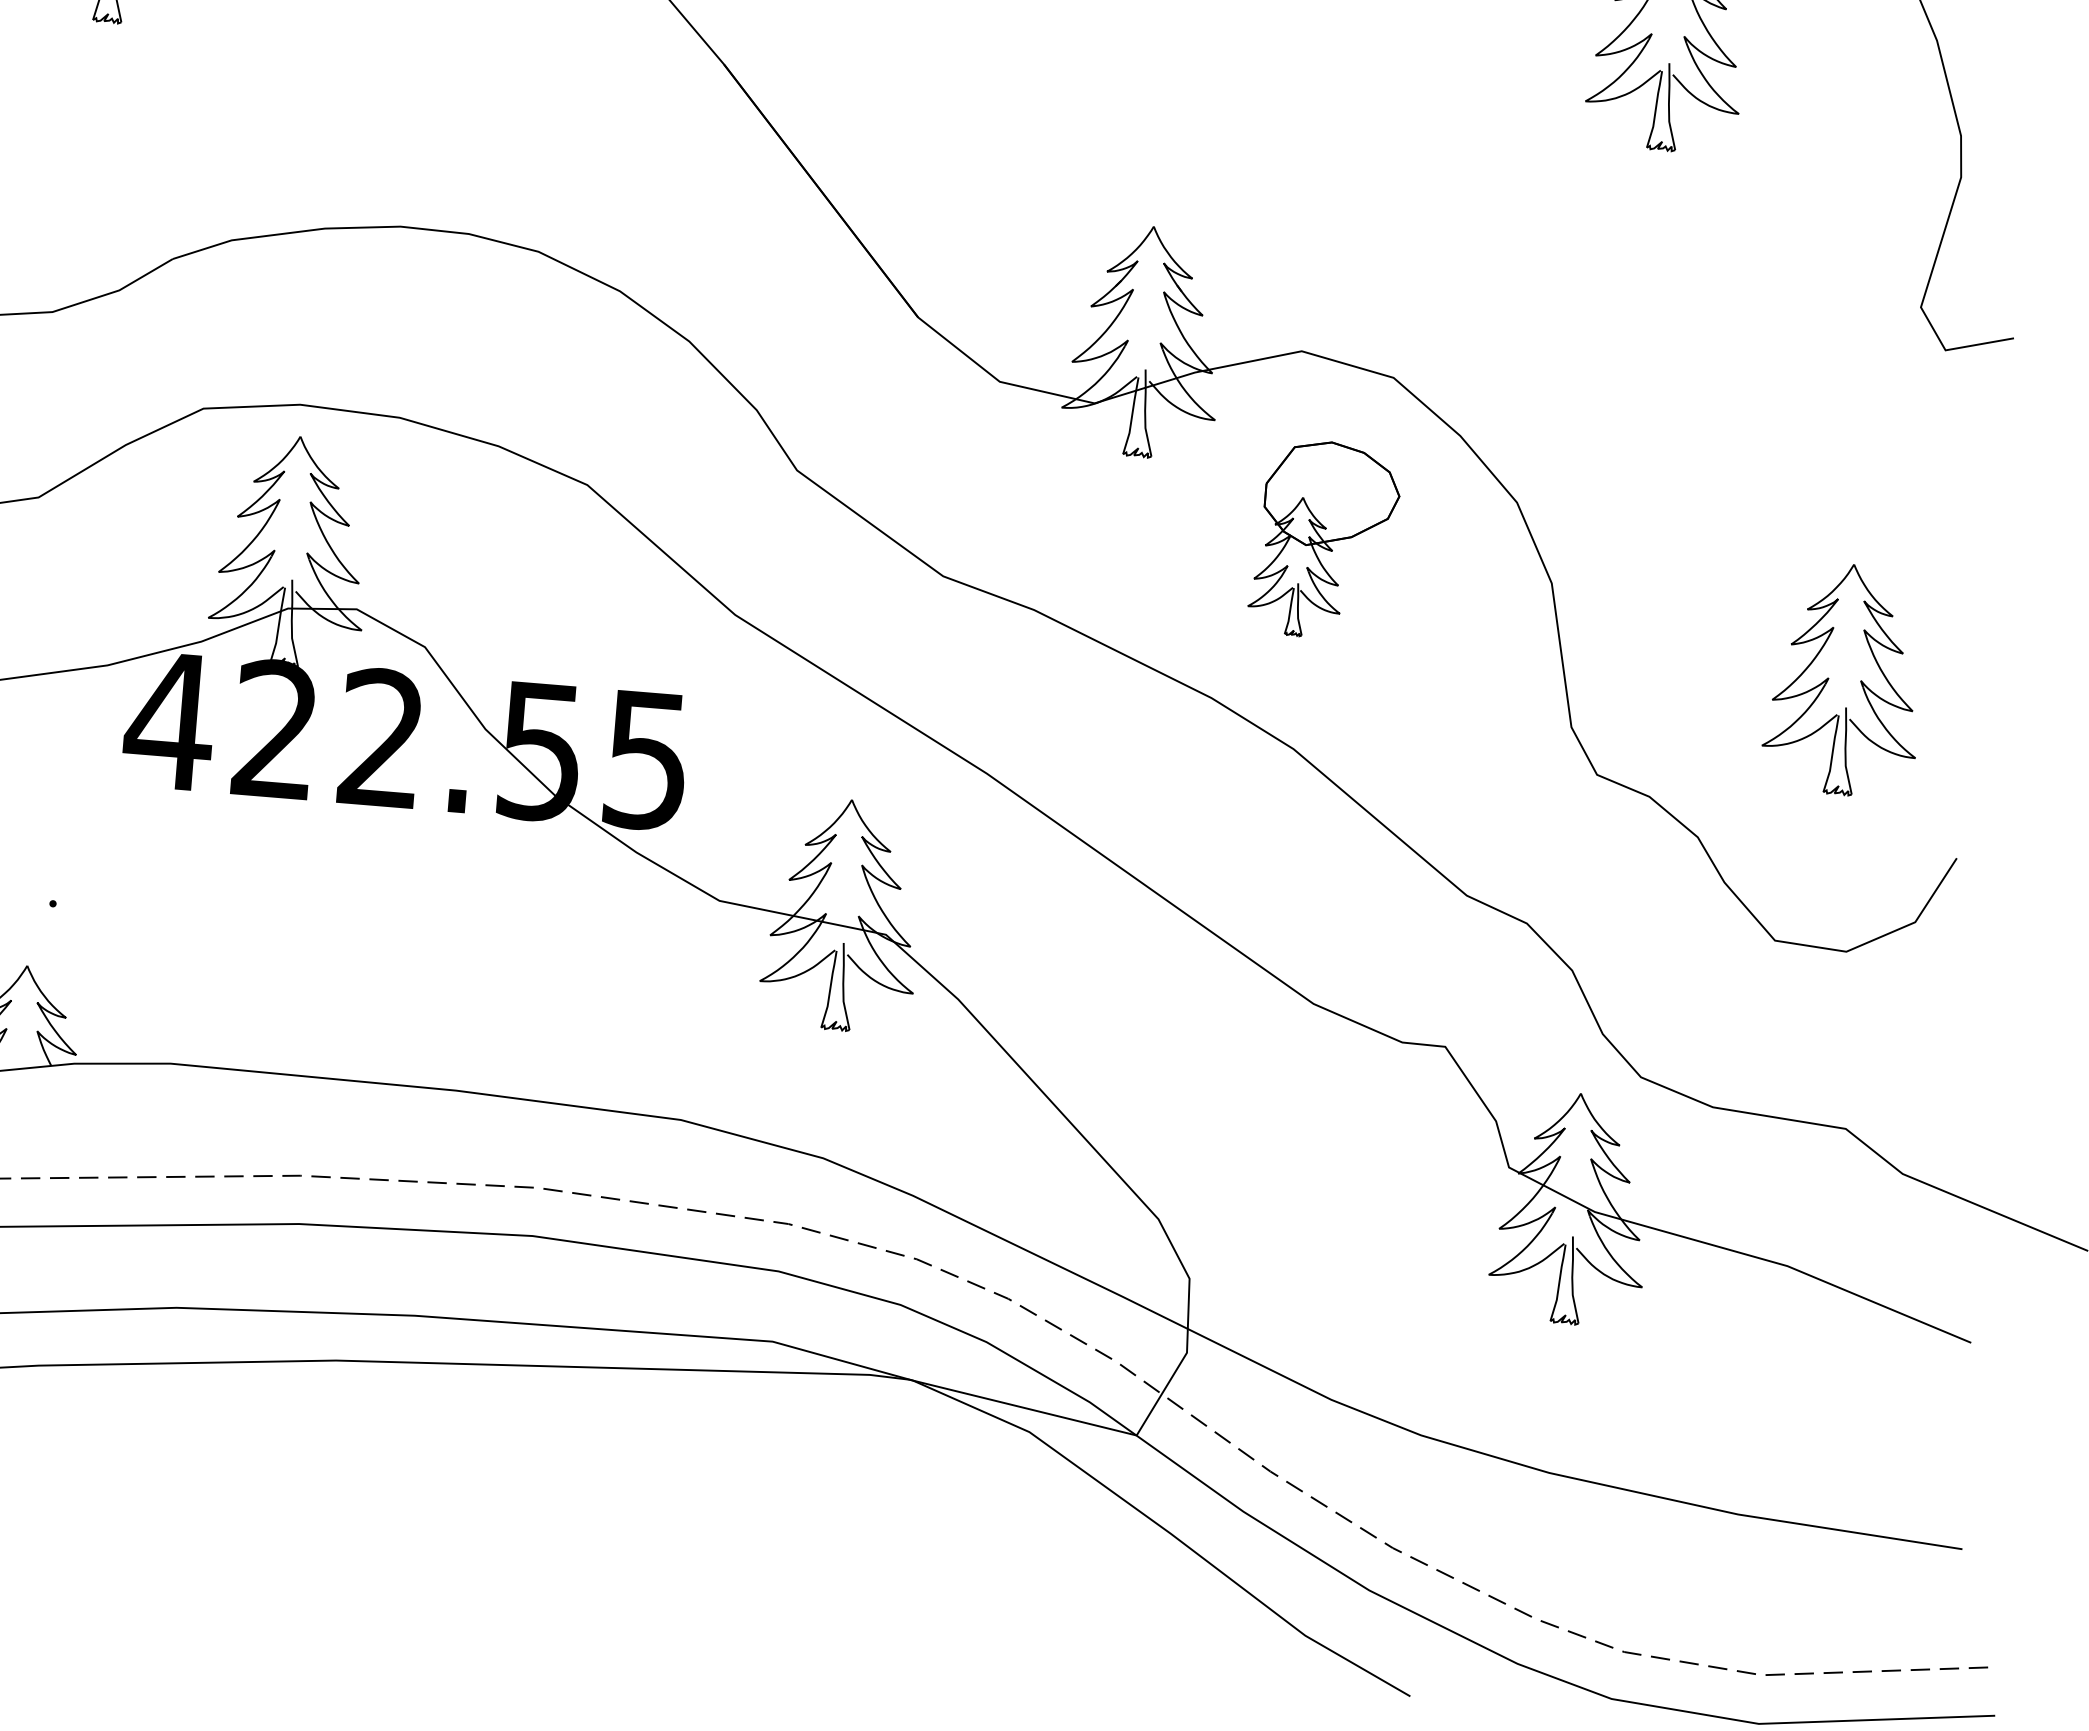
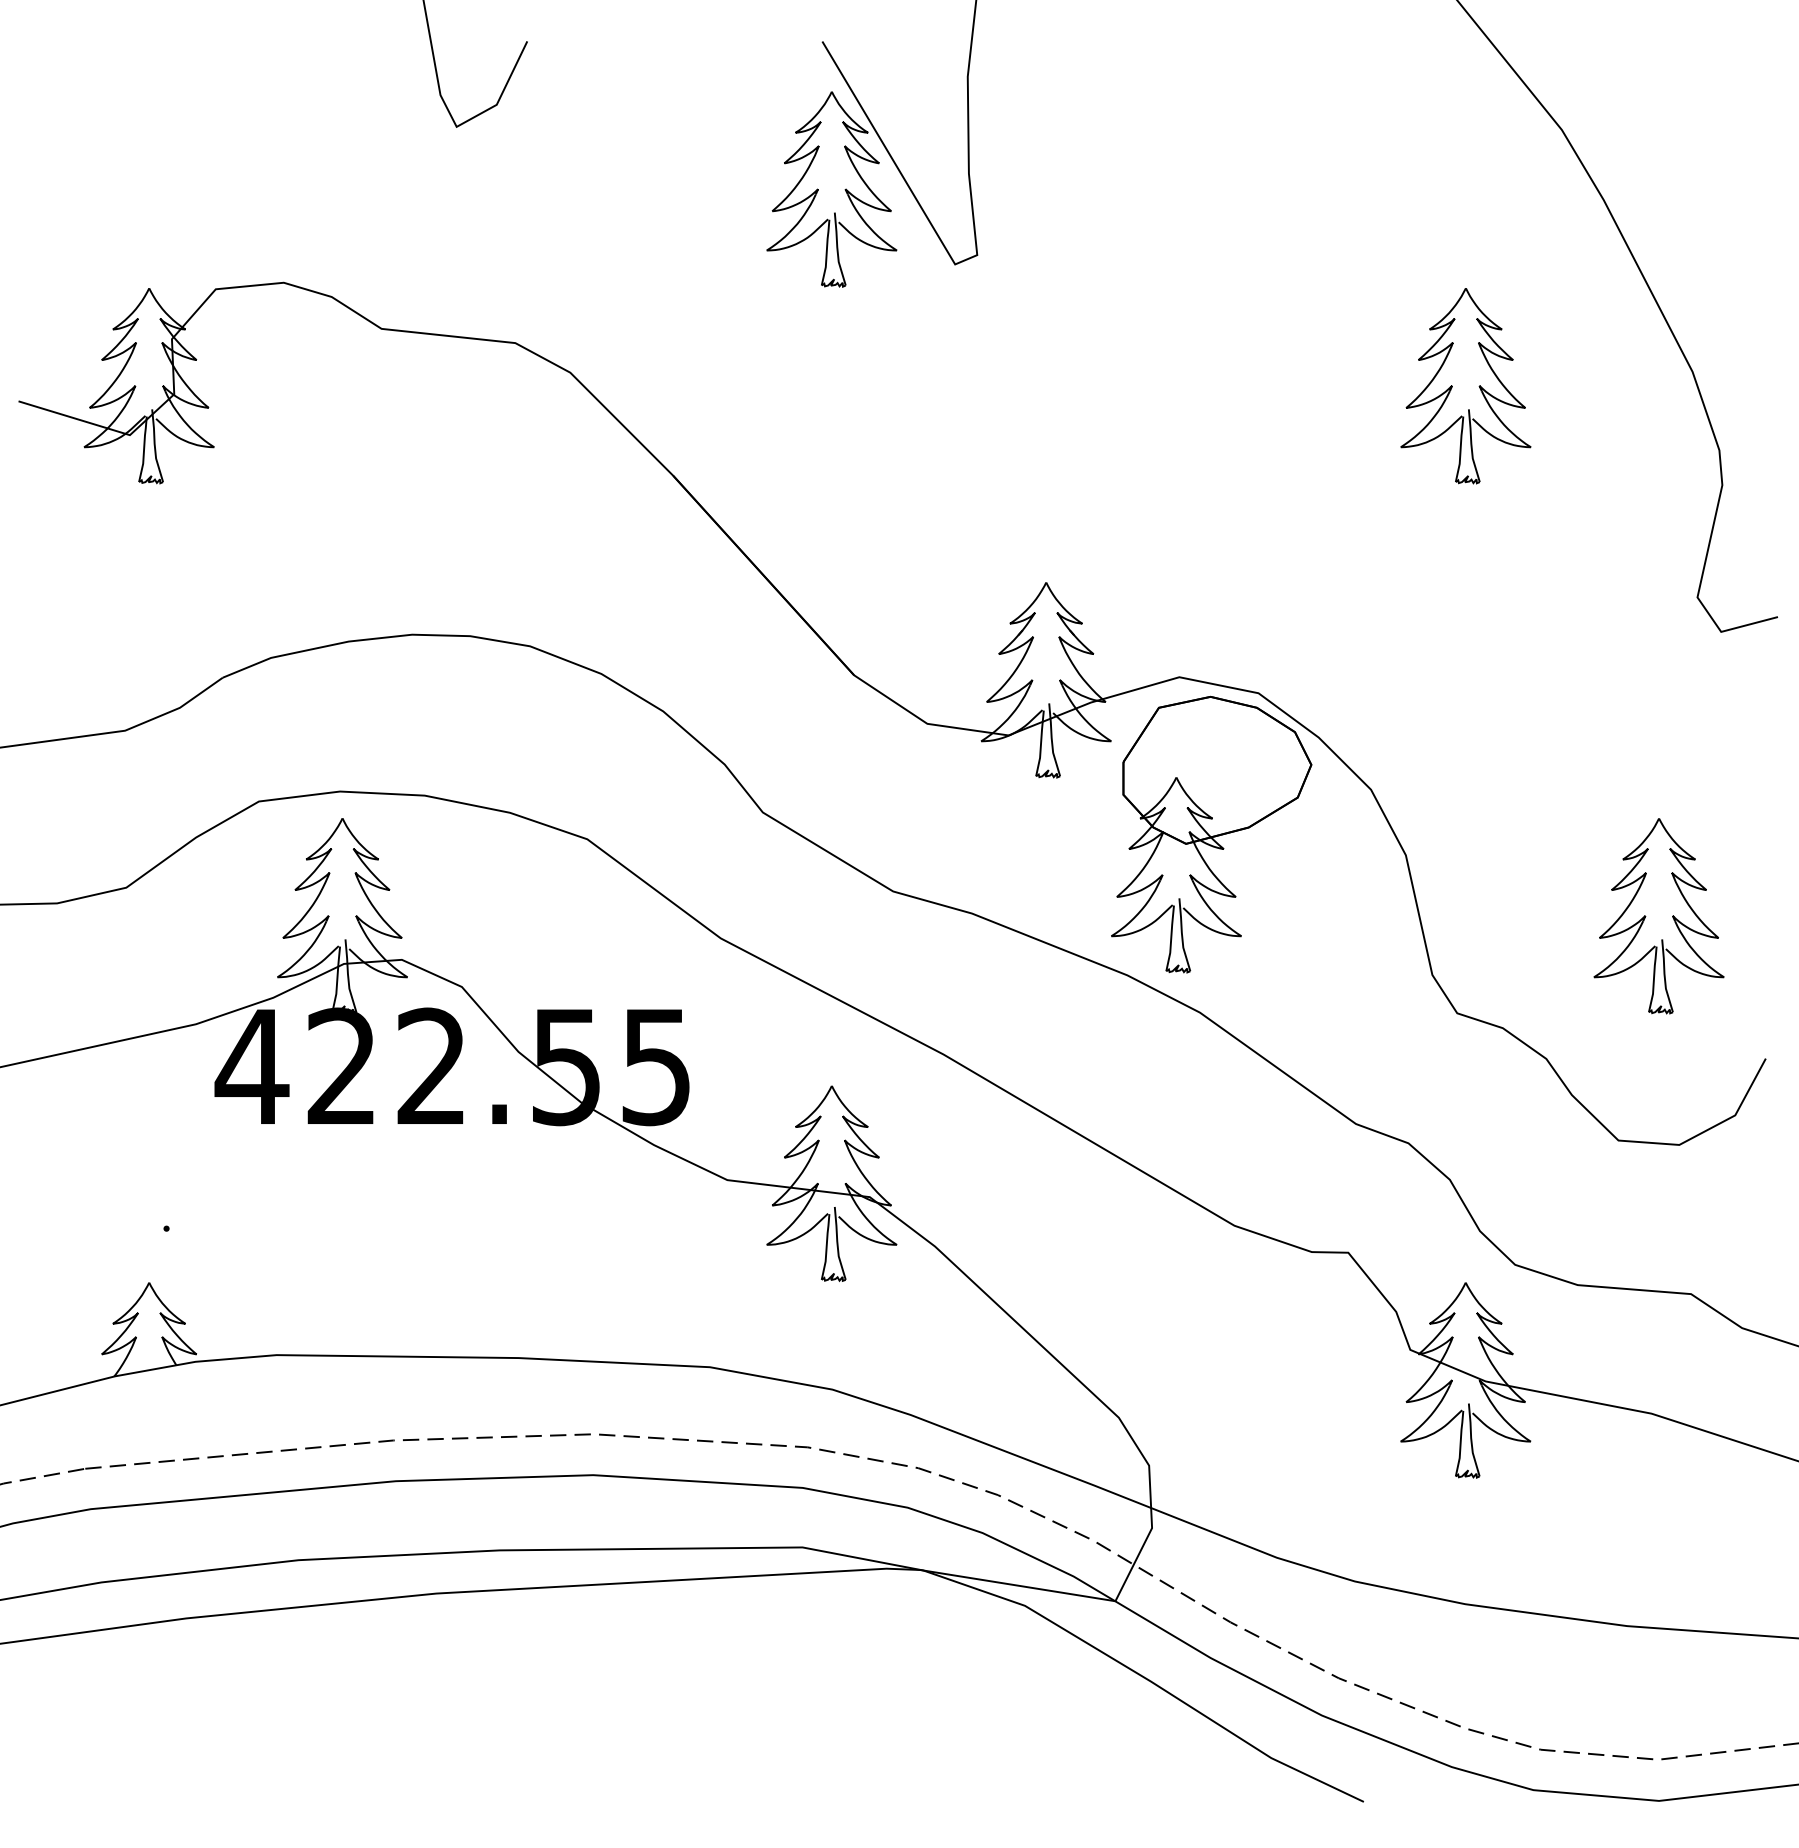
part: (1324, 539) -> (1211, 834), size x1.67

